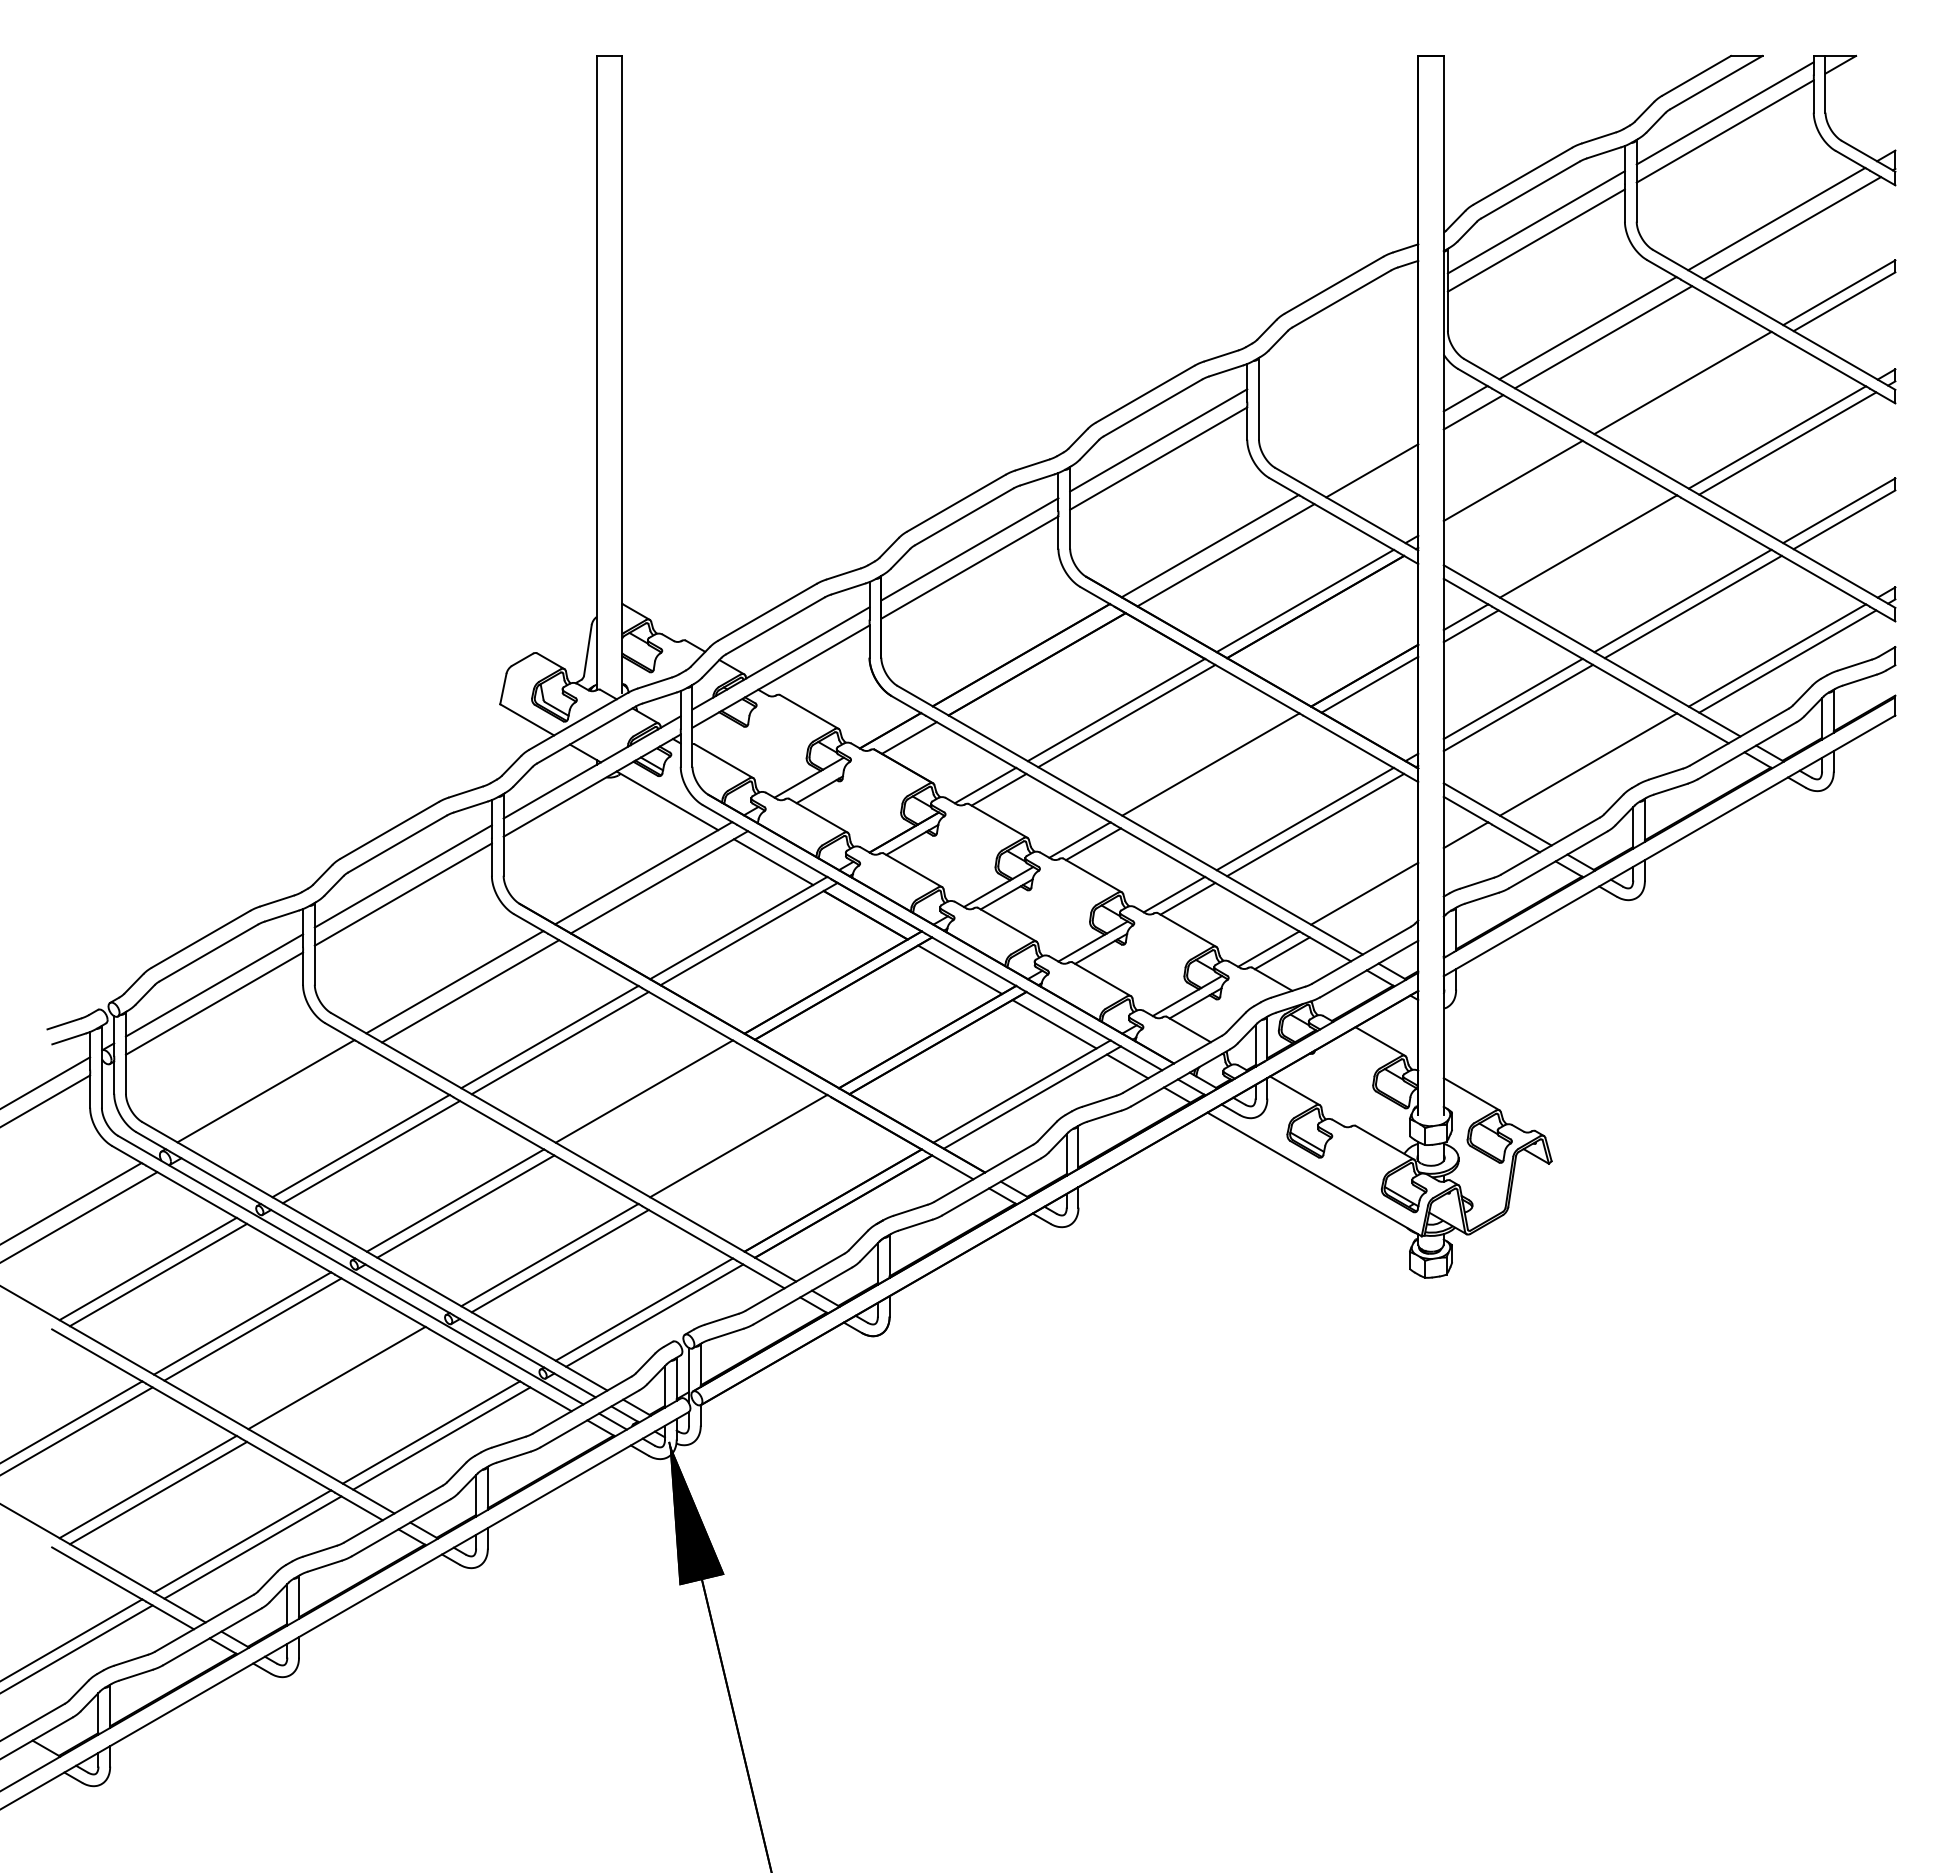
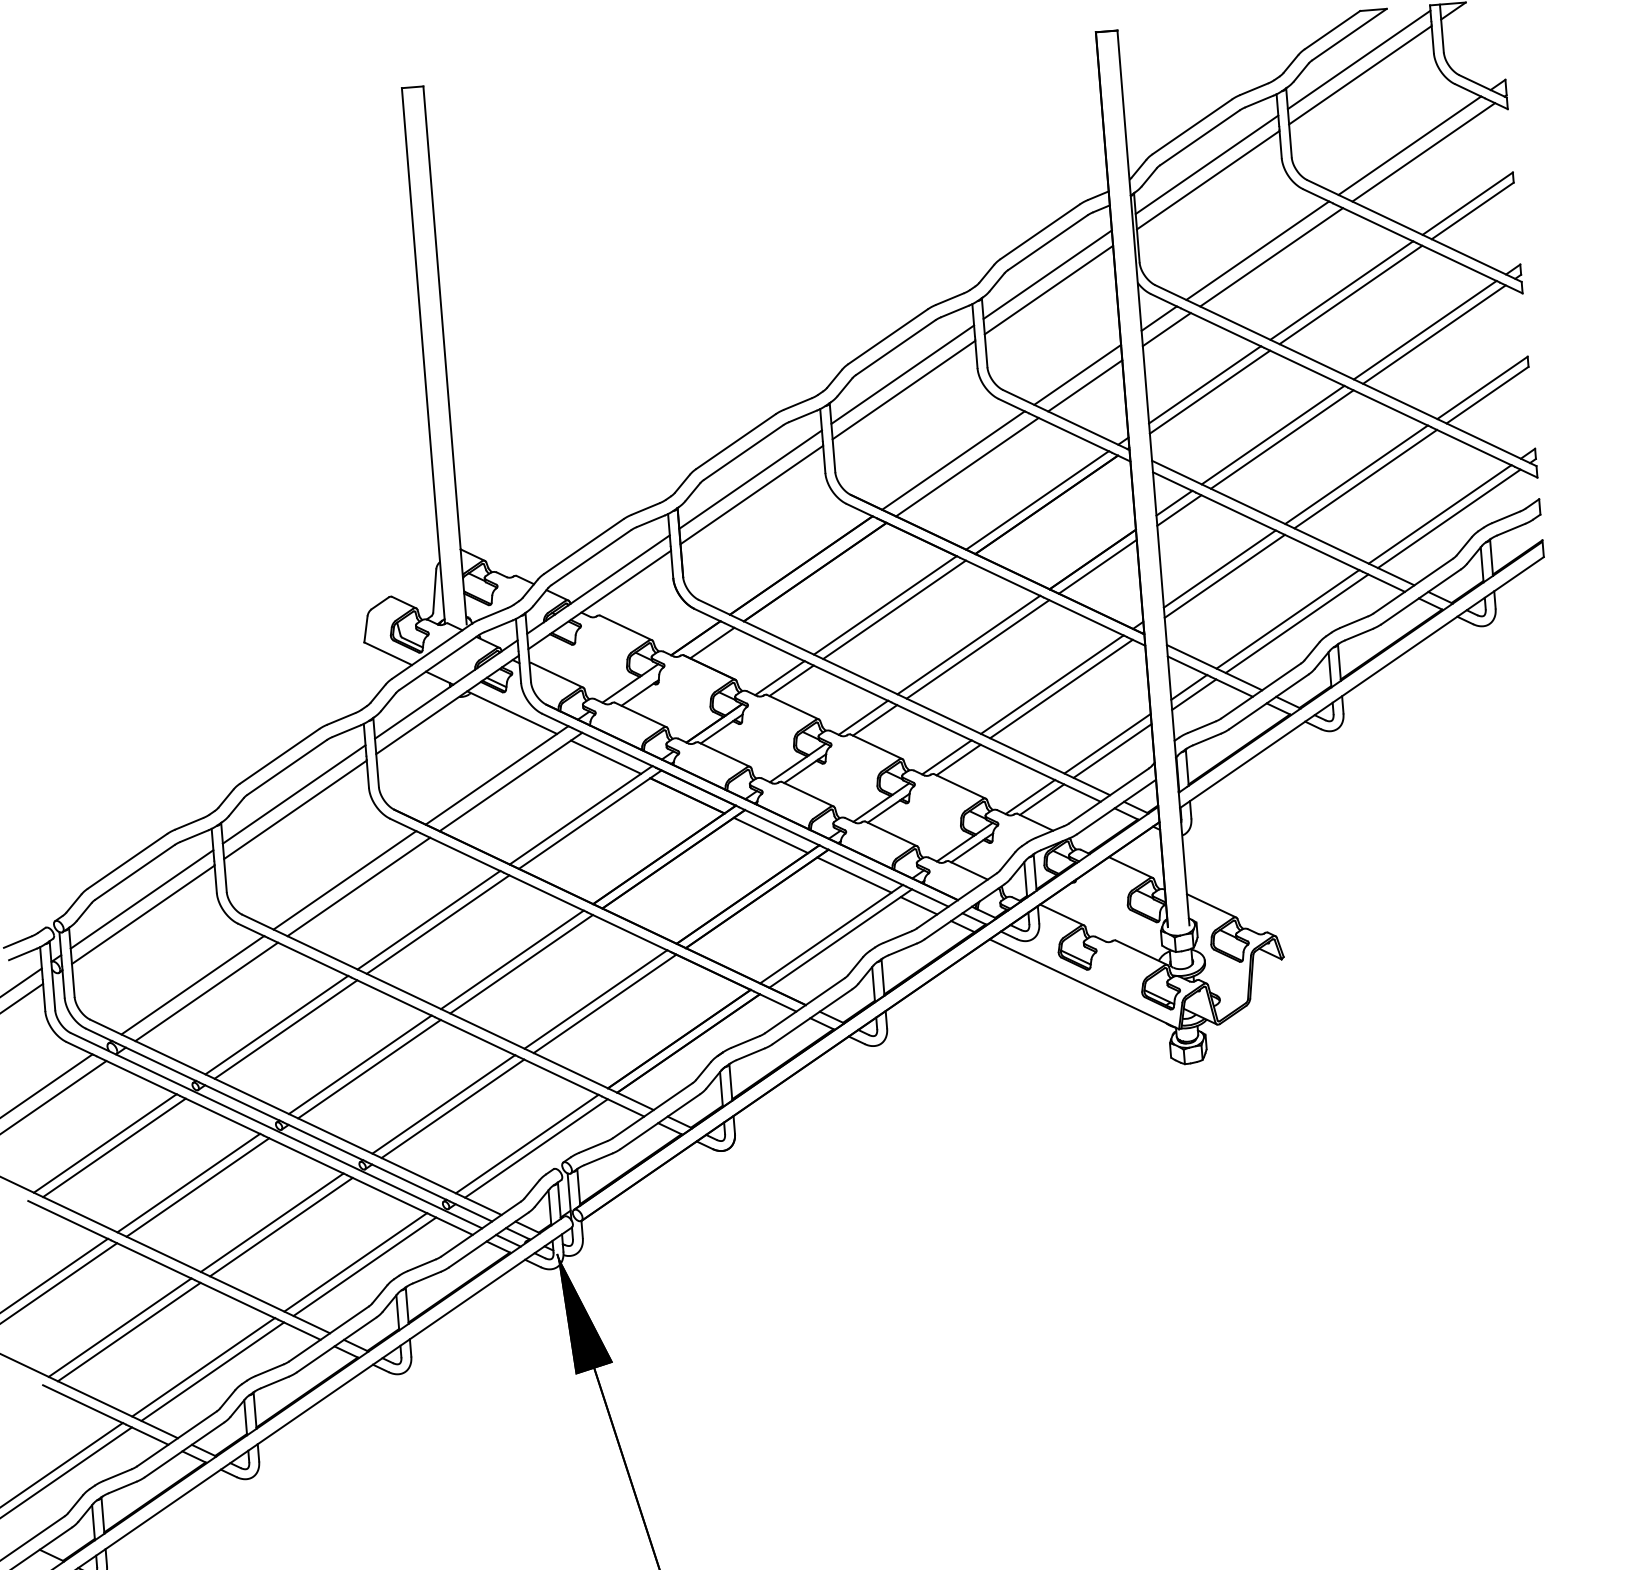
line: (1338, 336) -> (1047, 274), added
line: (1338, 354) -> (1048, 289), added
line: (1692, 388) -> (1350, 294), added
line: (1364, 457) -> (1077, 375), added
line: (1518, 489) -> (1210, 391), added
line: (1598, 552) -> (1281, 439), added
line: (1220, 770) -> (977, 649), added
line: (1598, 770) -> (1296, 623), added
line: (1470, 844) -> (1193, 694), added
line: (1369, 902) -> (1112, 750), added
line: (654, 1097) -> (521, 964), added
line: (281, 1100) -> (206, 992), added
line: (748, 1152) -> (604, 1004), added
line: (346, 1383) -> (280, 1226), added

